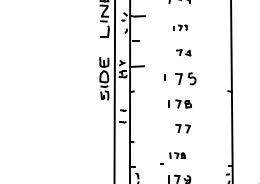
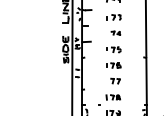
part: (179, 27) -> (113, 17), size x1.67
part: (179, 78) -> (113, 49), size x0.71
part: (173, 157) -> (109, 99), size x1.43

